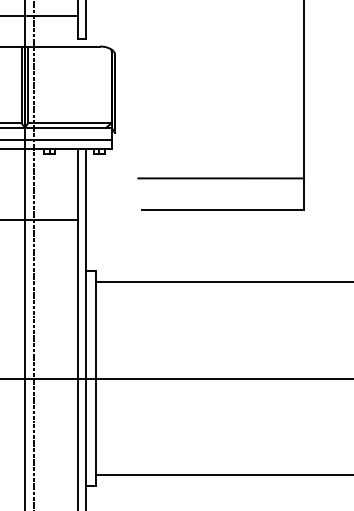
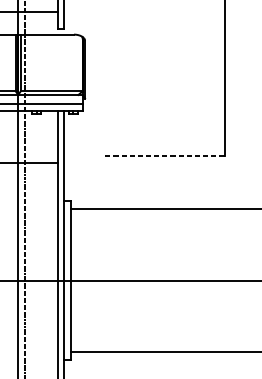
line: (221, 178) -> (163, 132), removed
line: (223, 209) -> (165, 155), solid -> dashed

